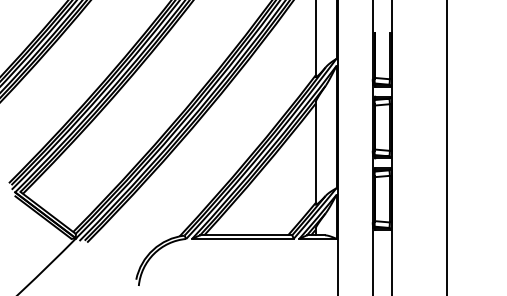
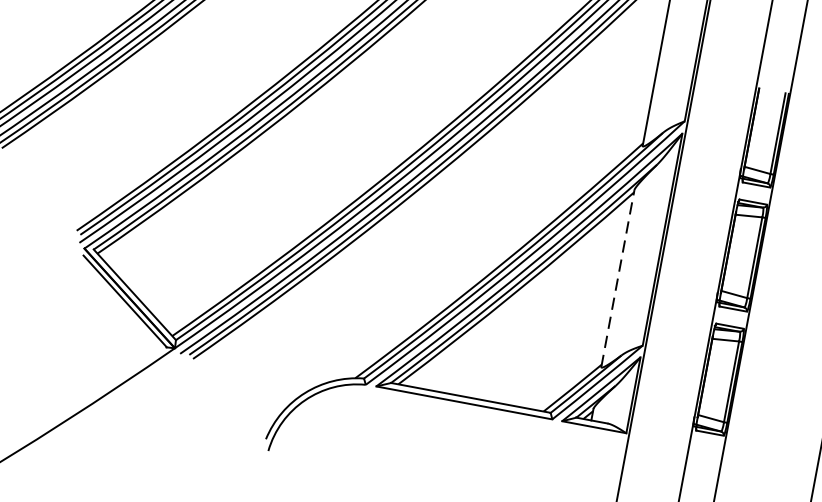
line: (315, 152) -> (617, 276), solid -> dashed

